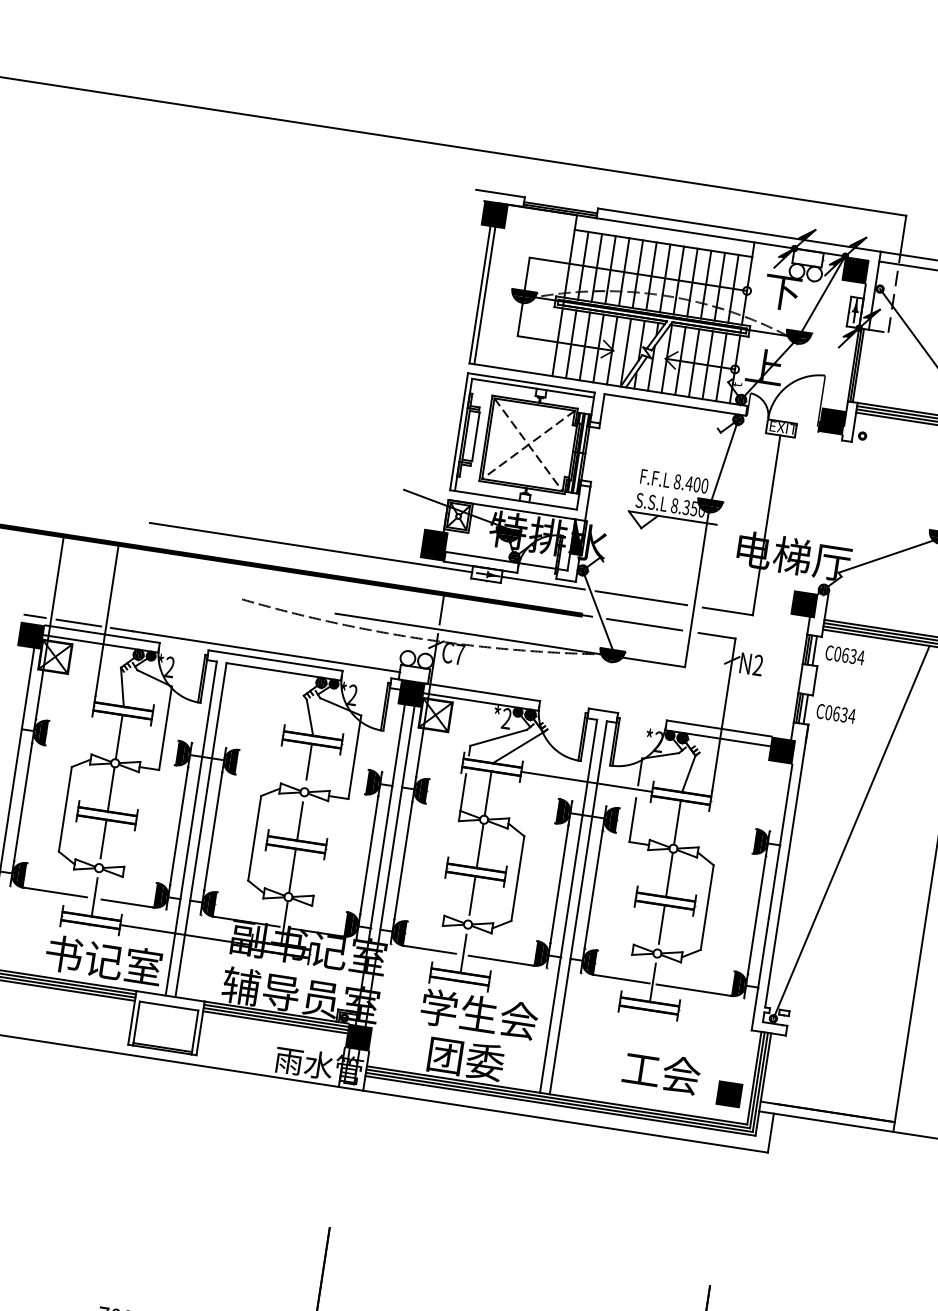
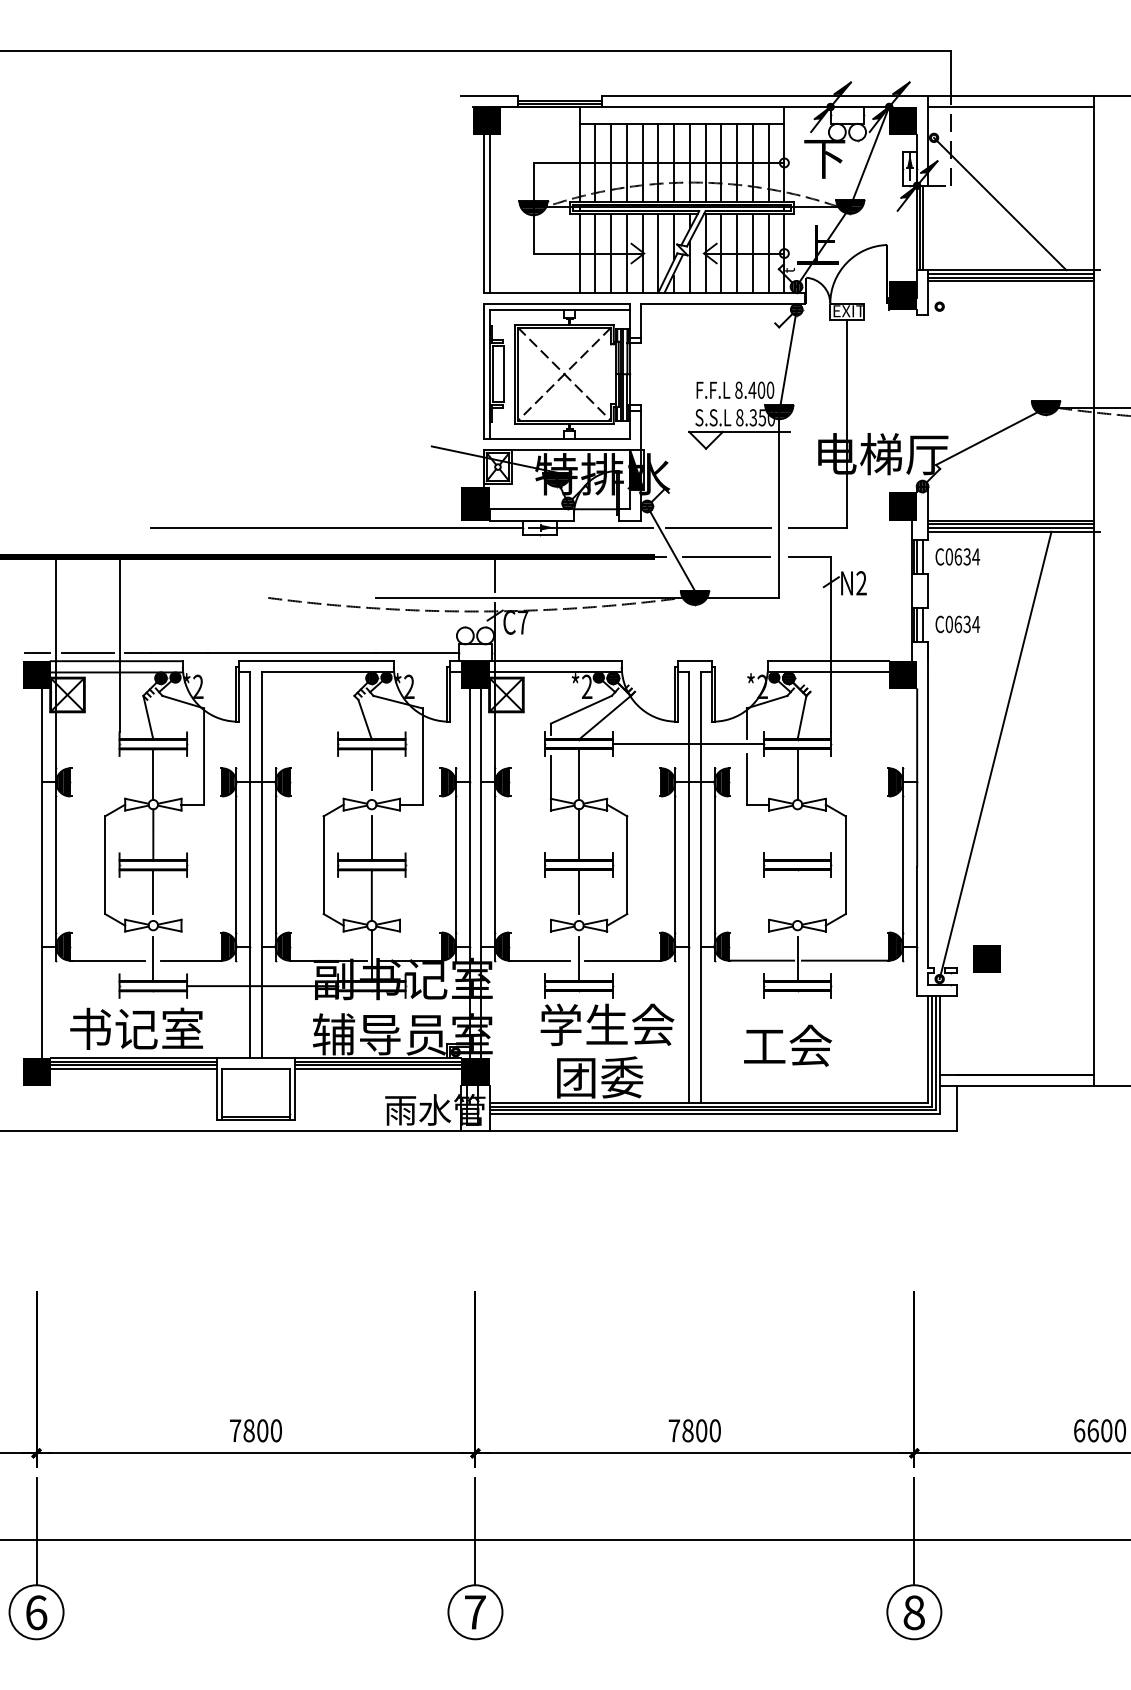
line: (669, 874) -> (797, 834), removed
line: (661, 923) -> (797, 891), removed
text: (103, 960) -> (136, 1028), moved
text: (661, 1071) -> (787, 1045), moved
part: (728, 1093) -> (986, 958), moved

